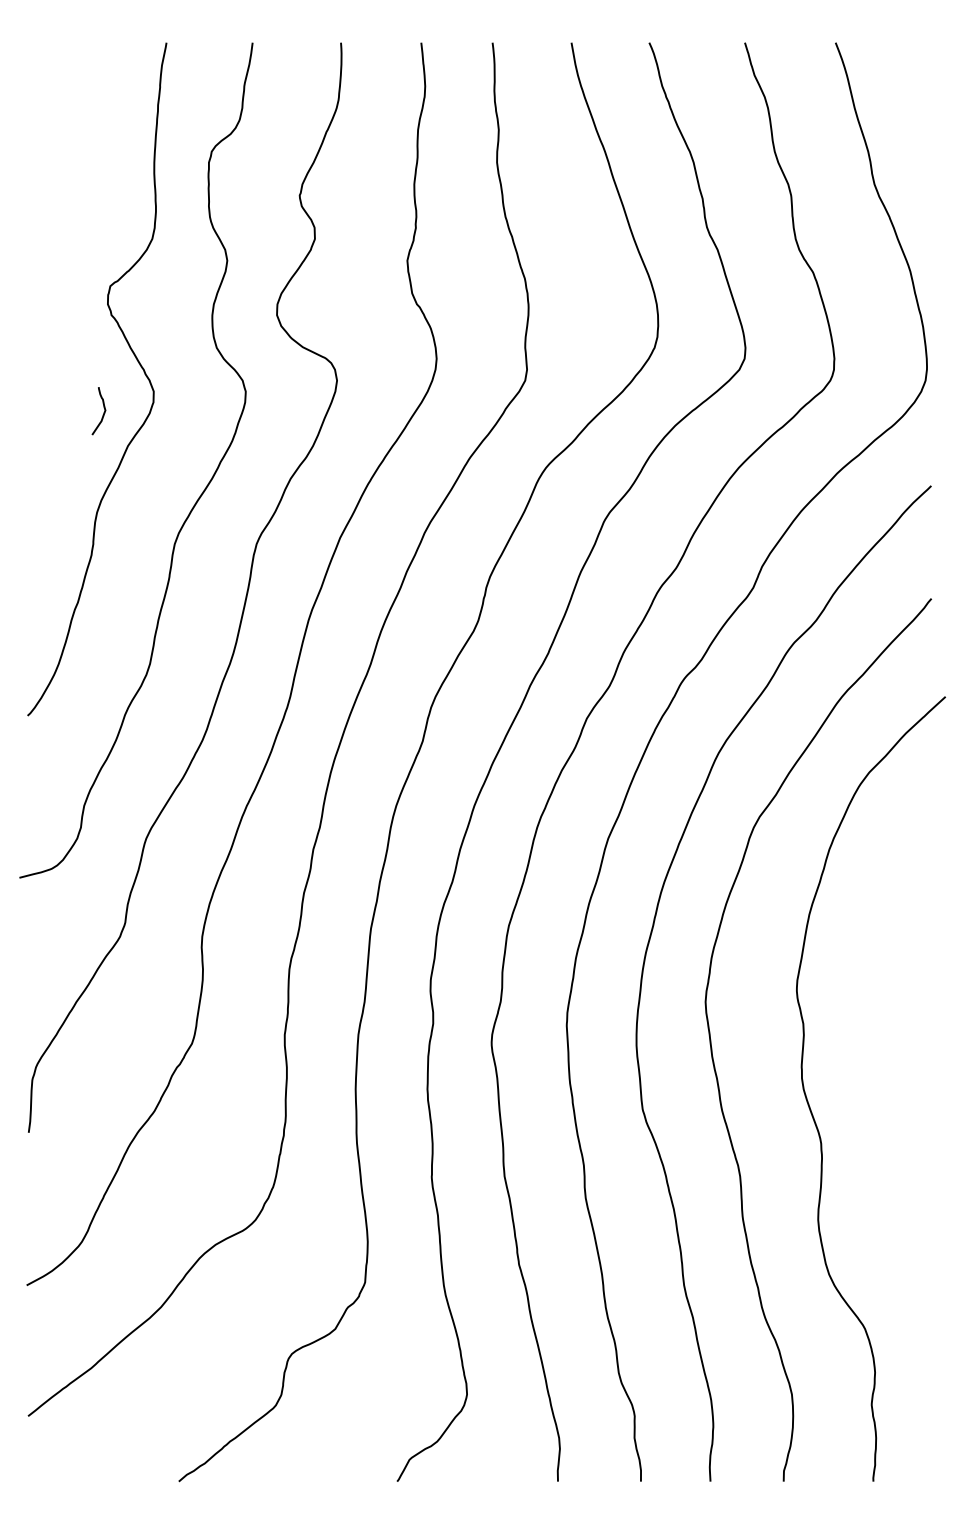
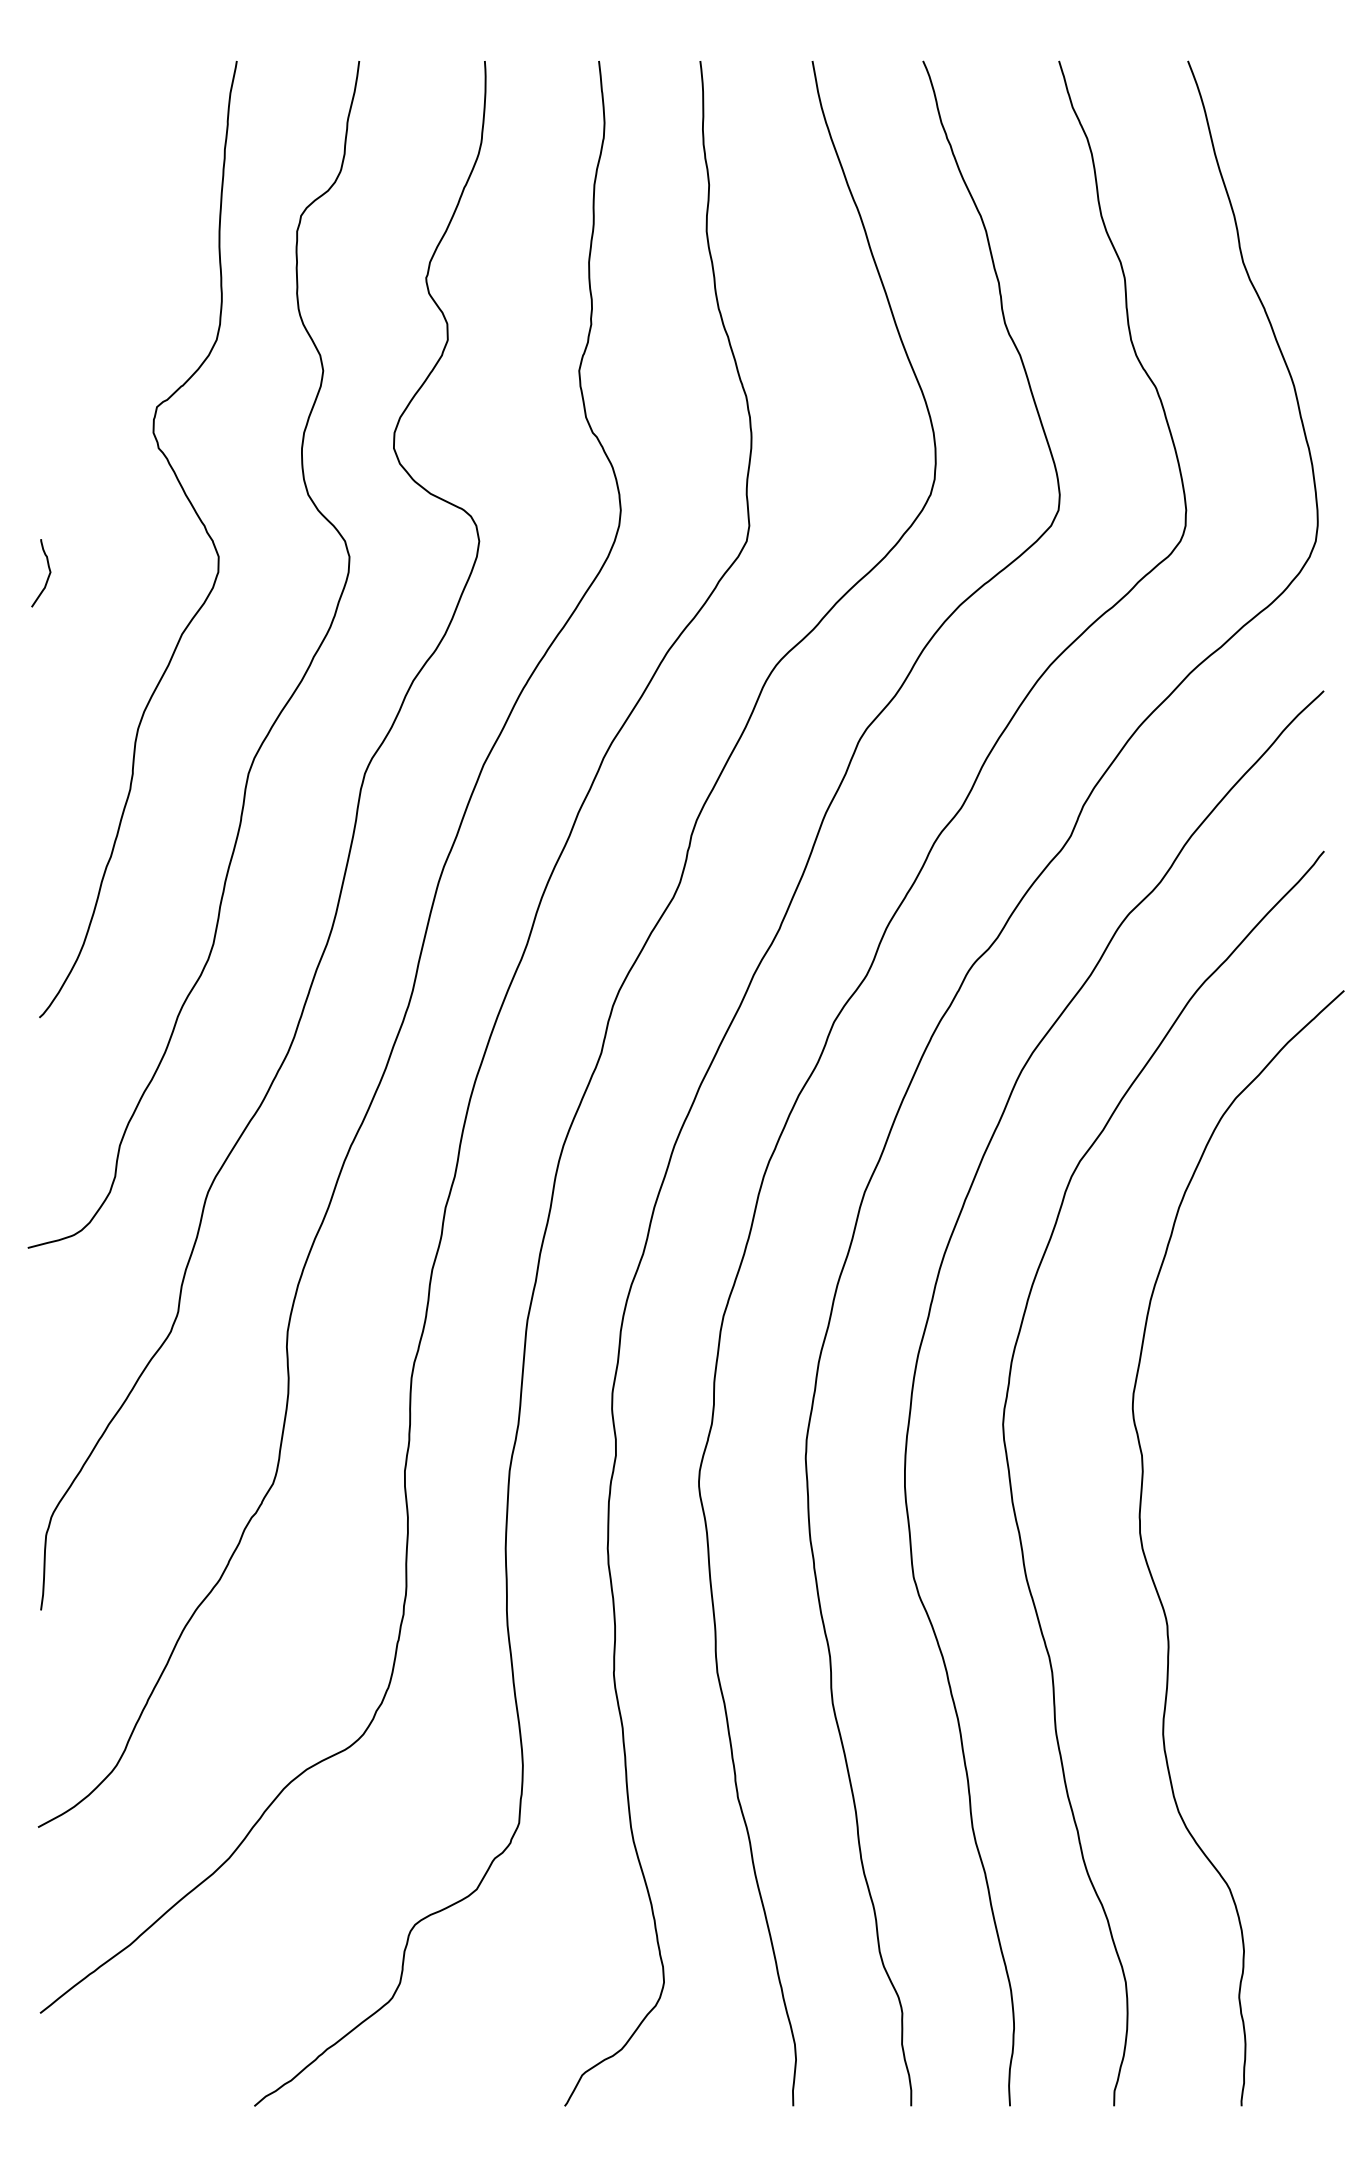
curve: (103, 412) -> (47, 575), moved

